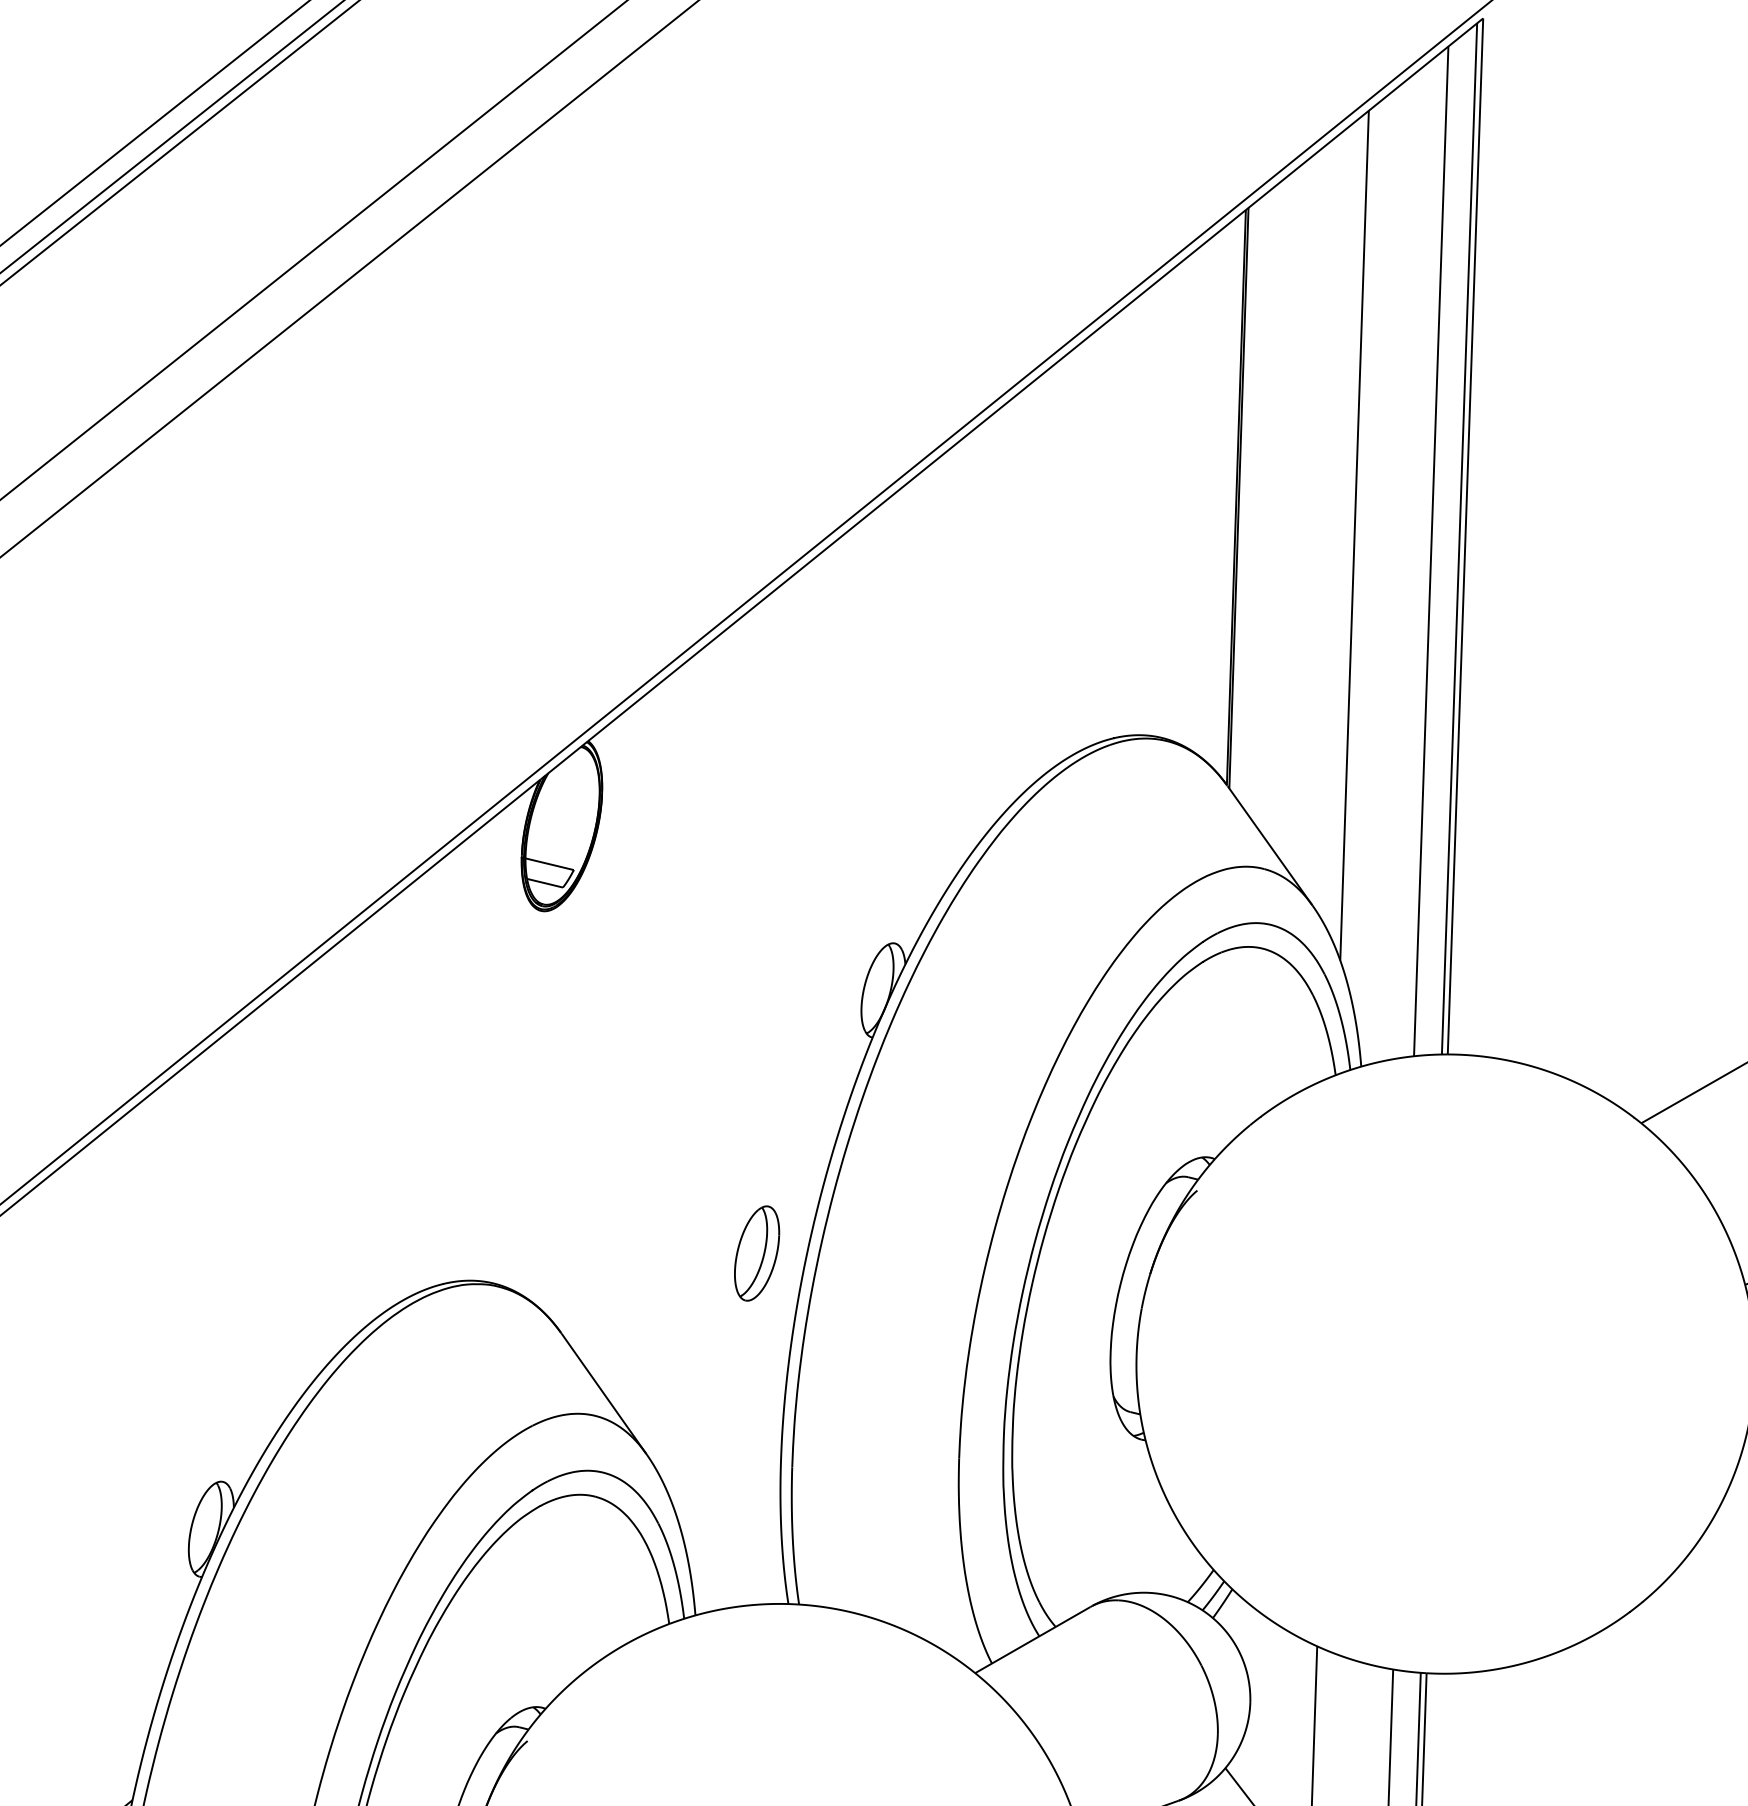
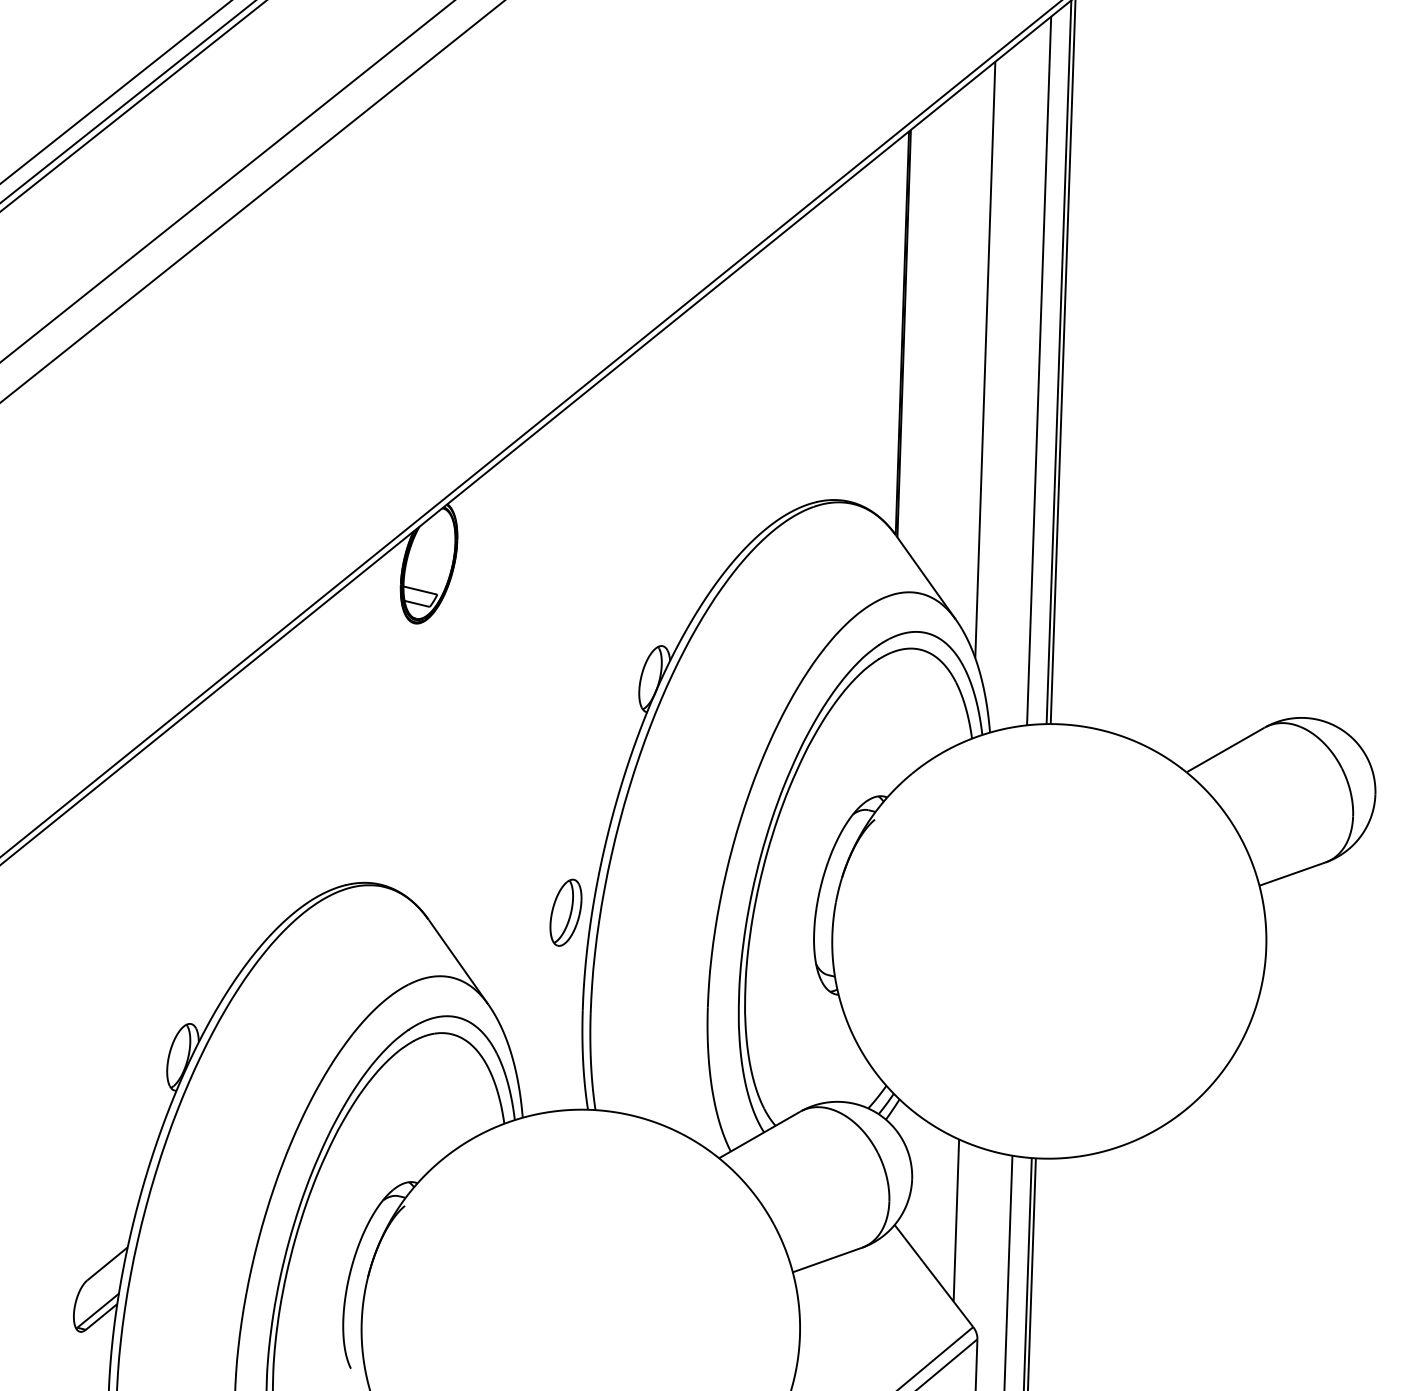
part: (756, 1253) -> (565, 912), moved

